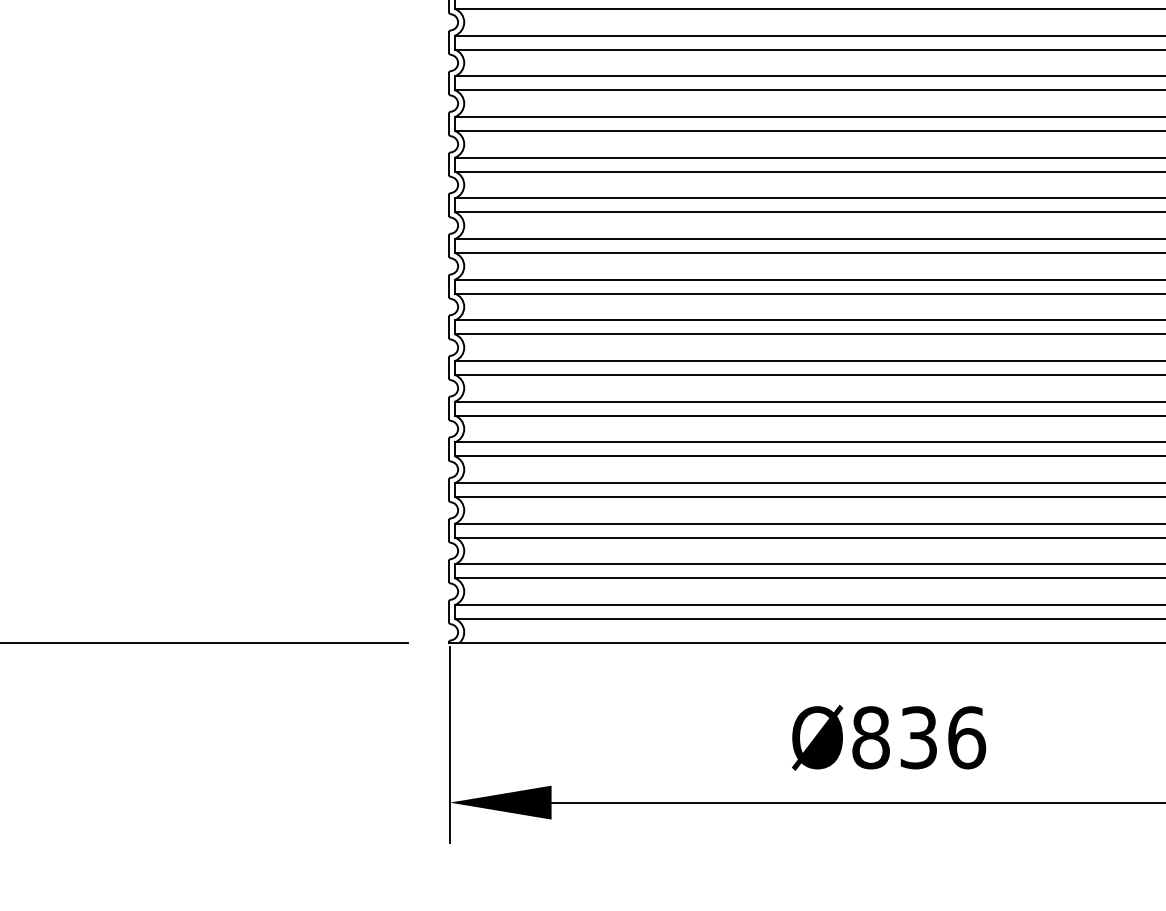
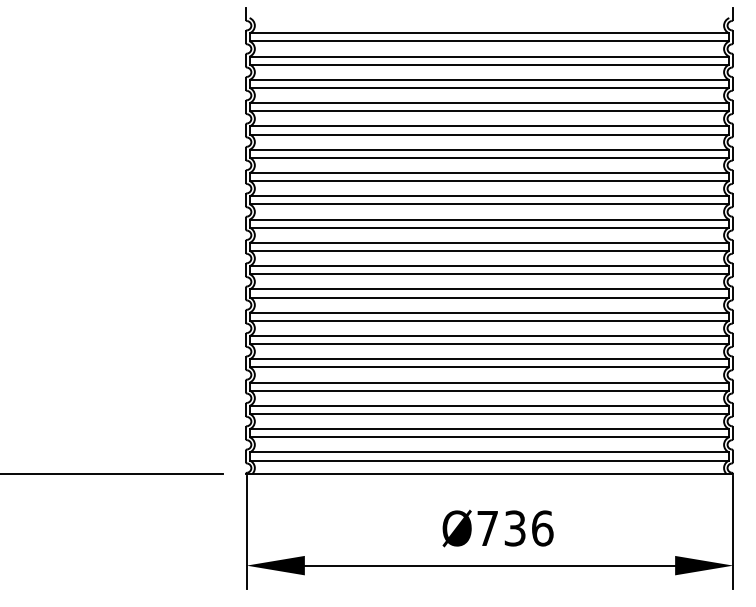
text: (870, 737) -> (487, 528), Ø836 -> Ø736

